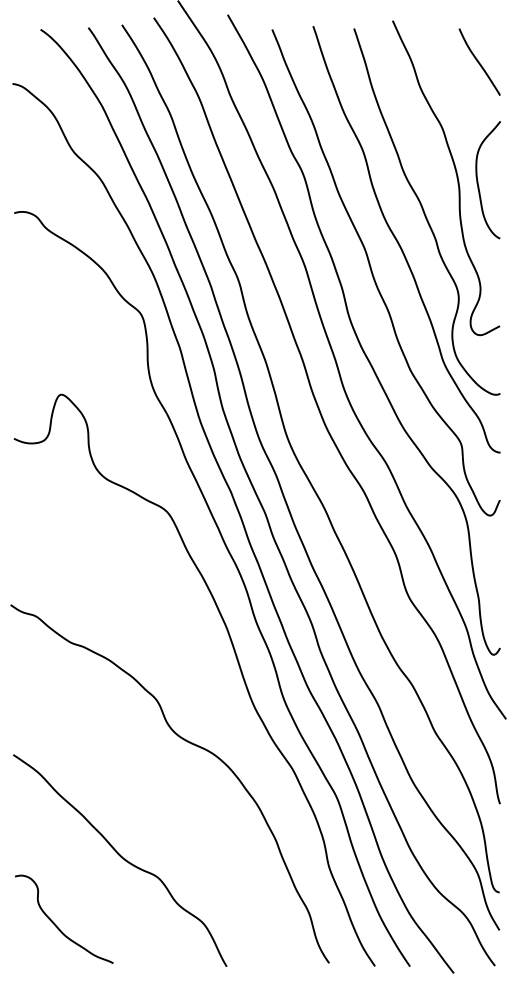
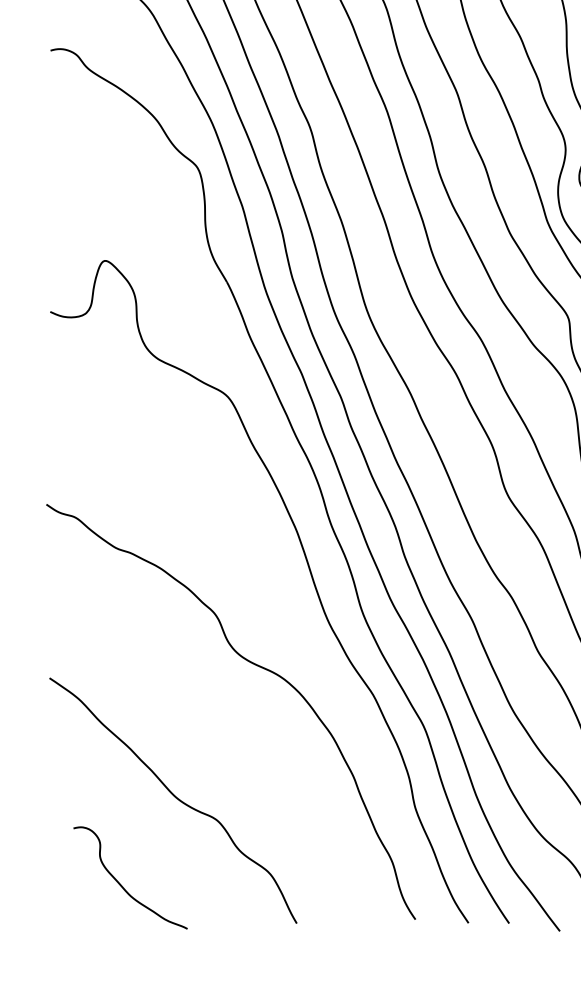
curve: (56, 924) -> (121, 883), moved

